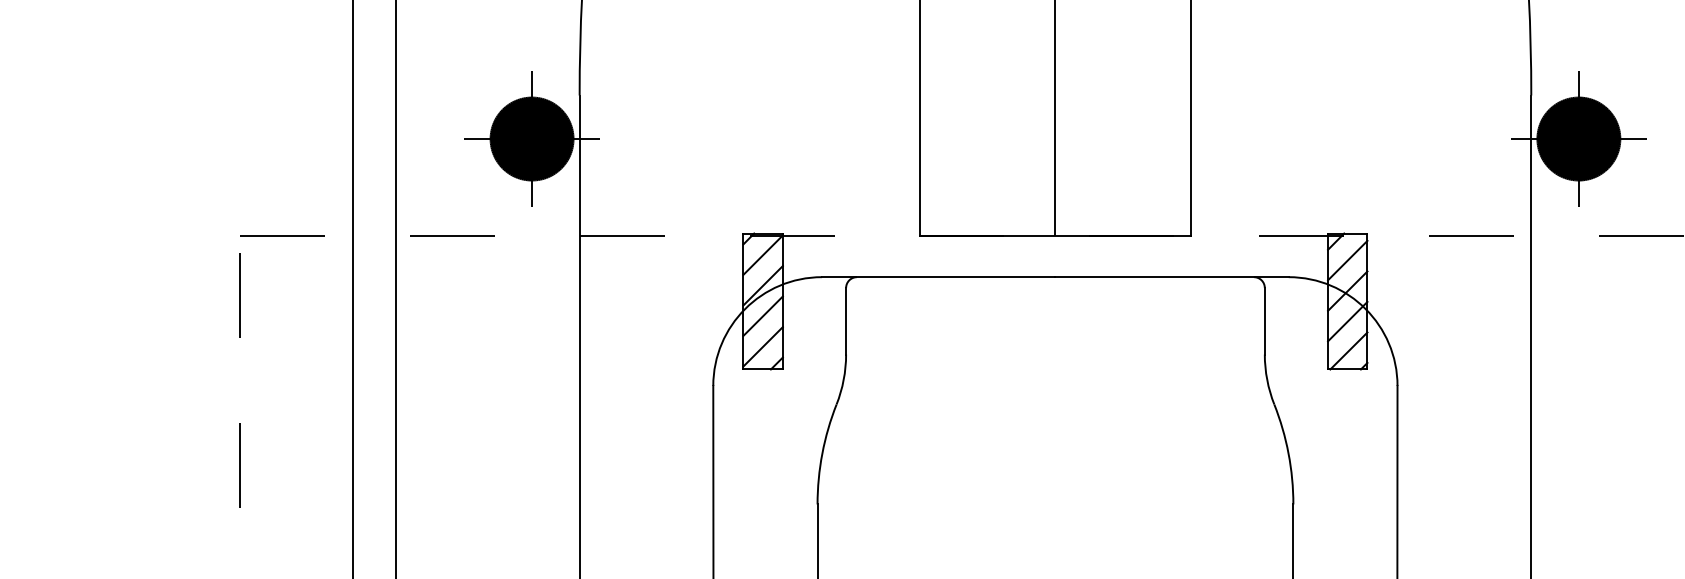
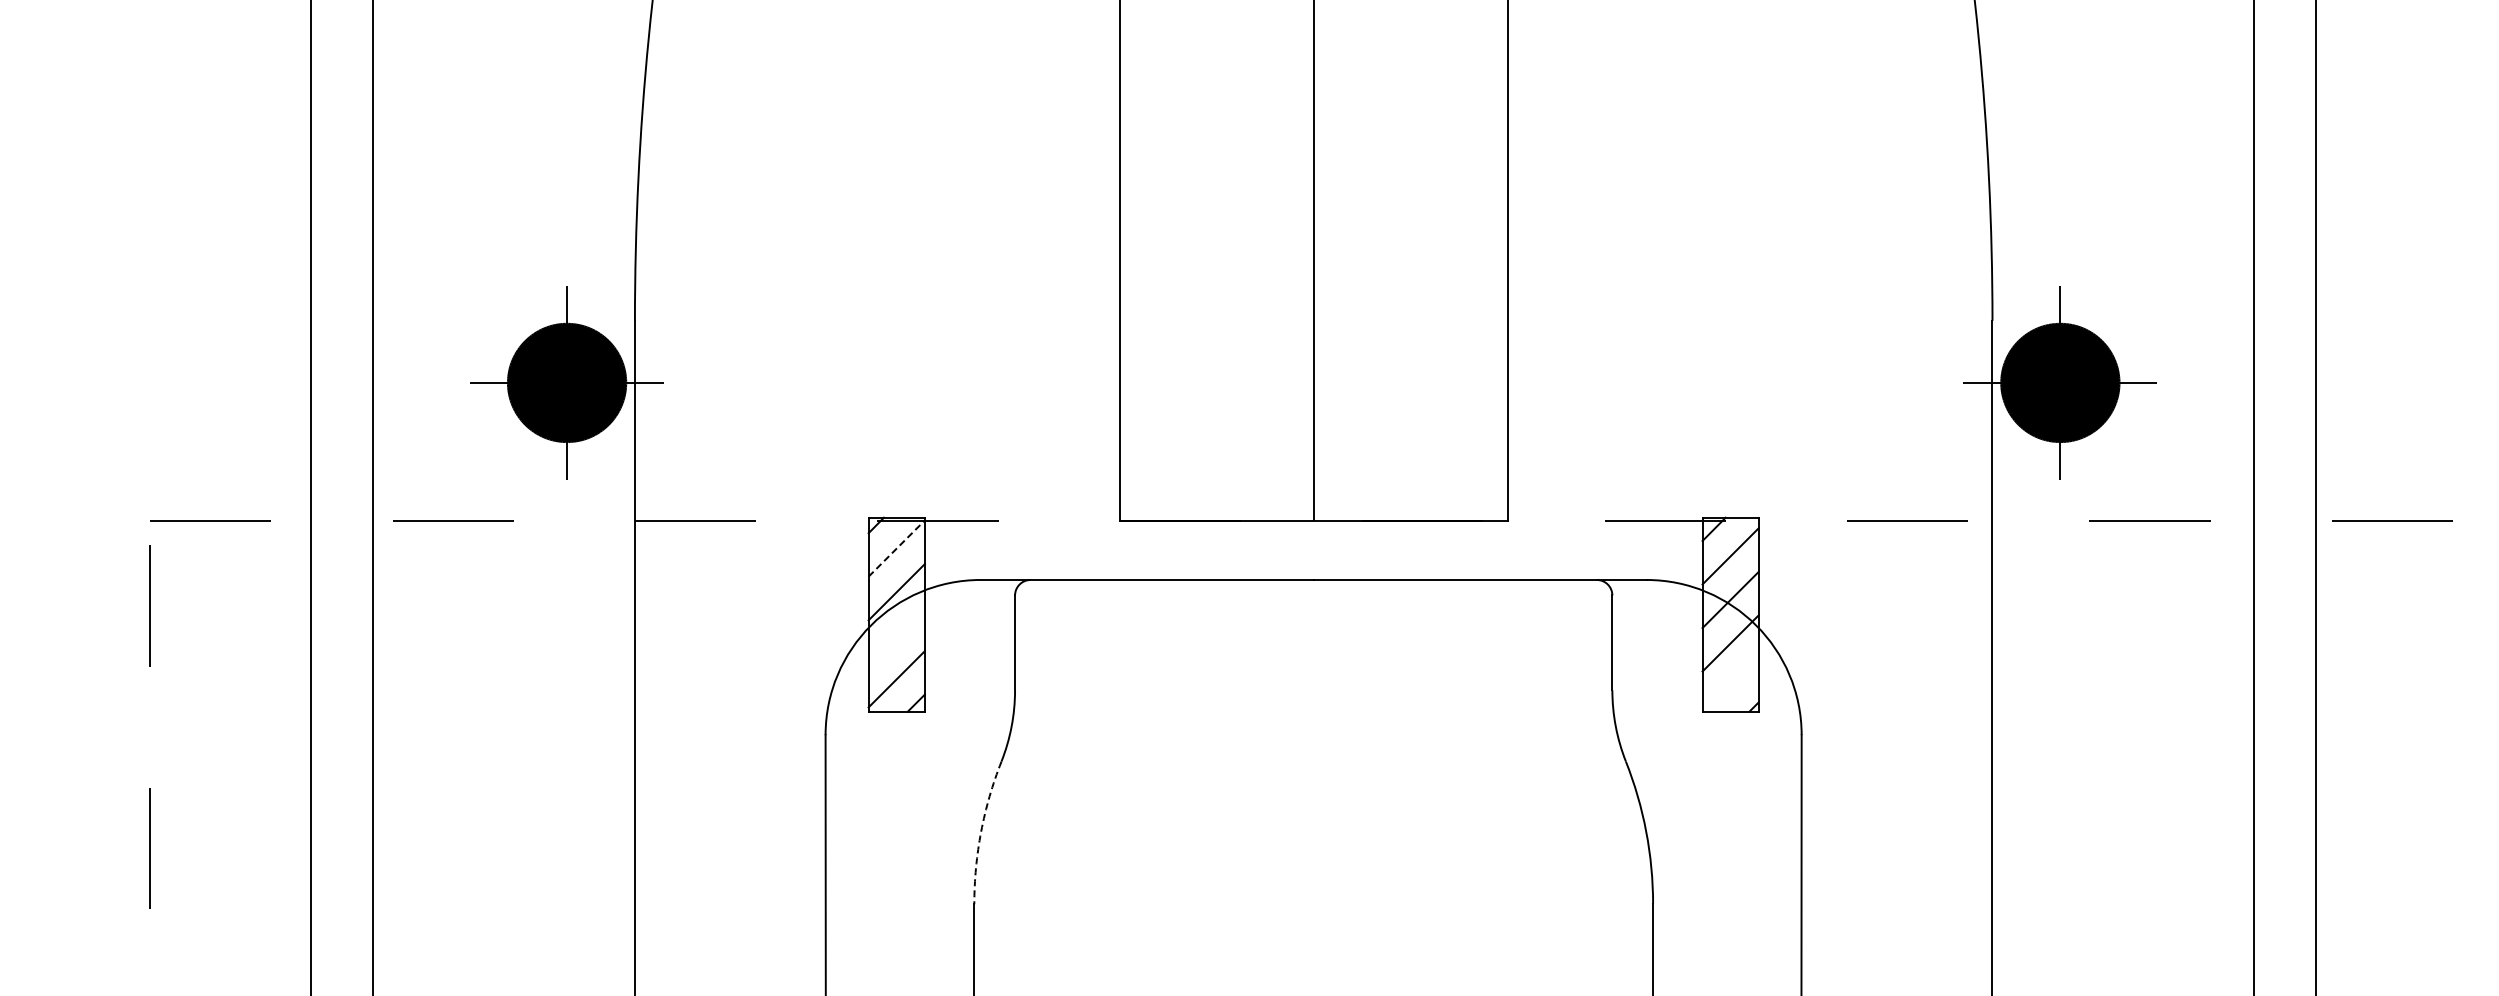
line: (762, 255) -> (896, 548), solid -> dashed
line: (762, 316) -> (896, 635), removed
line: (1348, 350) -> (1731, 684), removed
arc: (822, 453) -> (981, 831), solid -> dashed

